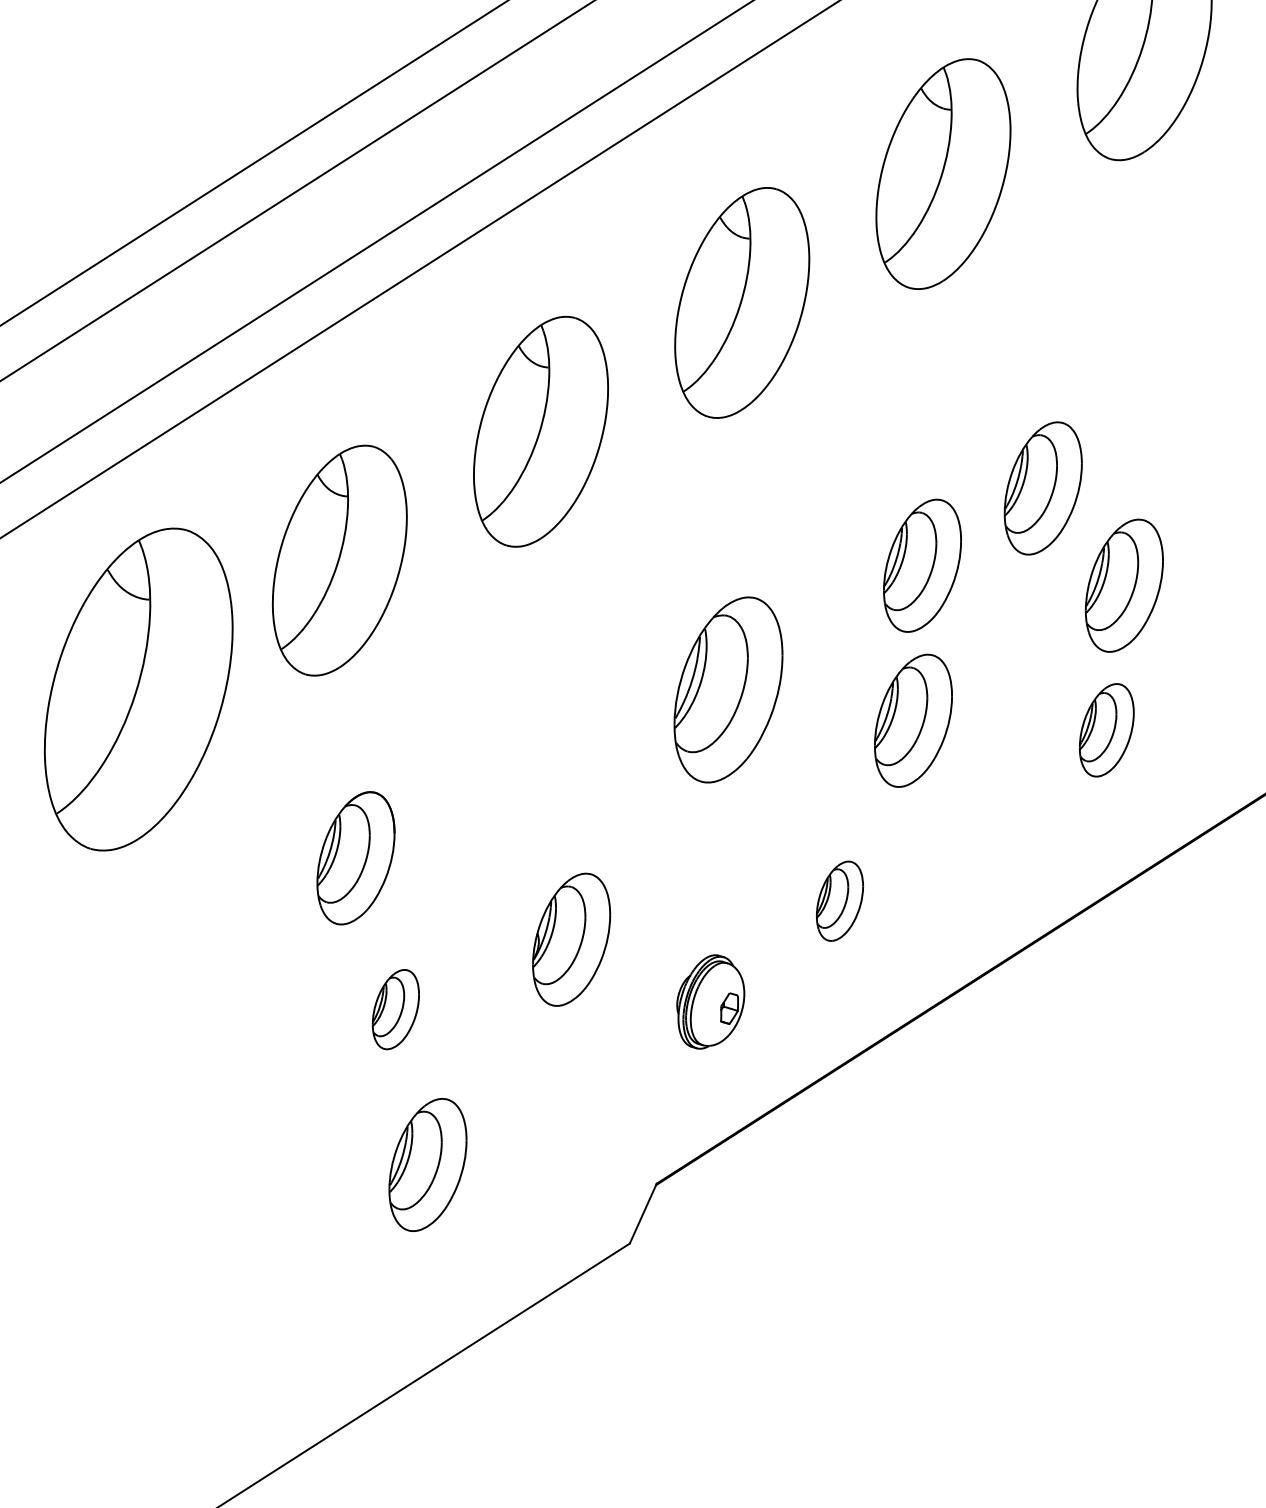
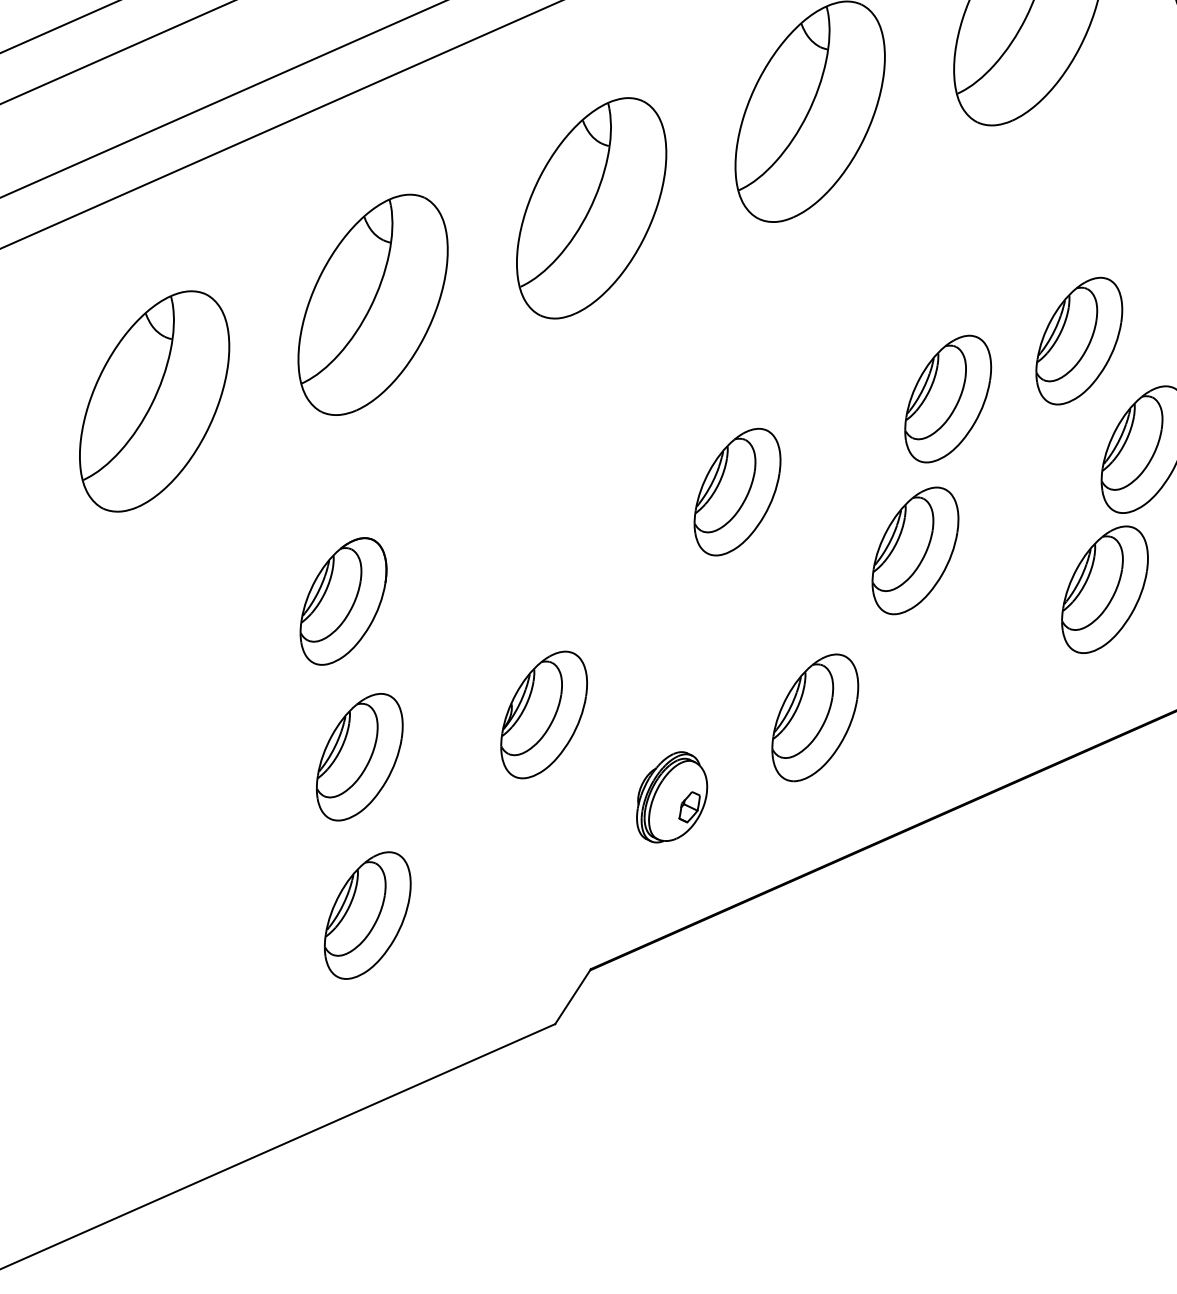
part: (138, 689) -> (154, 401), size x0.71
part: (728, 689) -> (737, 491), size x0.71
part: (1106, 730) -> (1104, 590), size x1.43
part: (839, 901) -> (814, 718), size x1.67
part: (395, 1009) -> (359, 756), size x1.67

